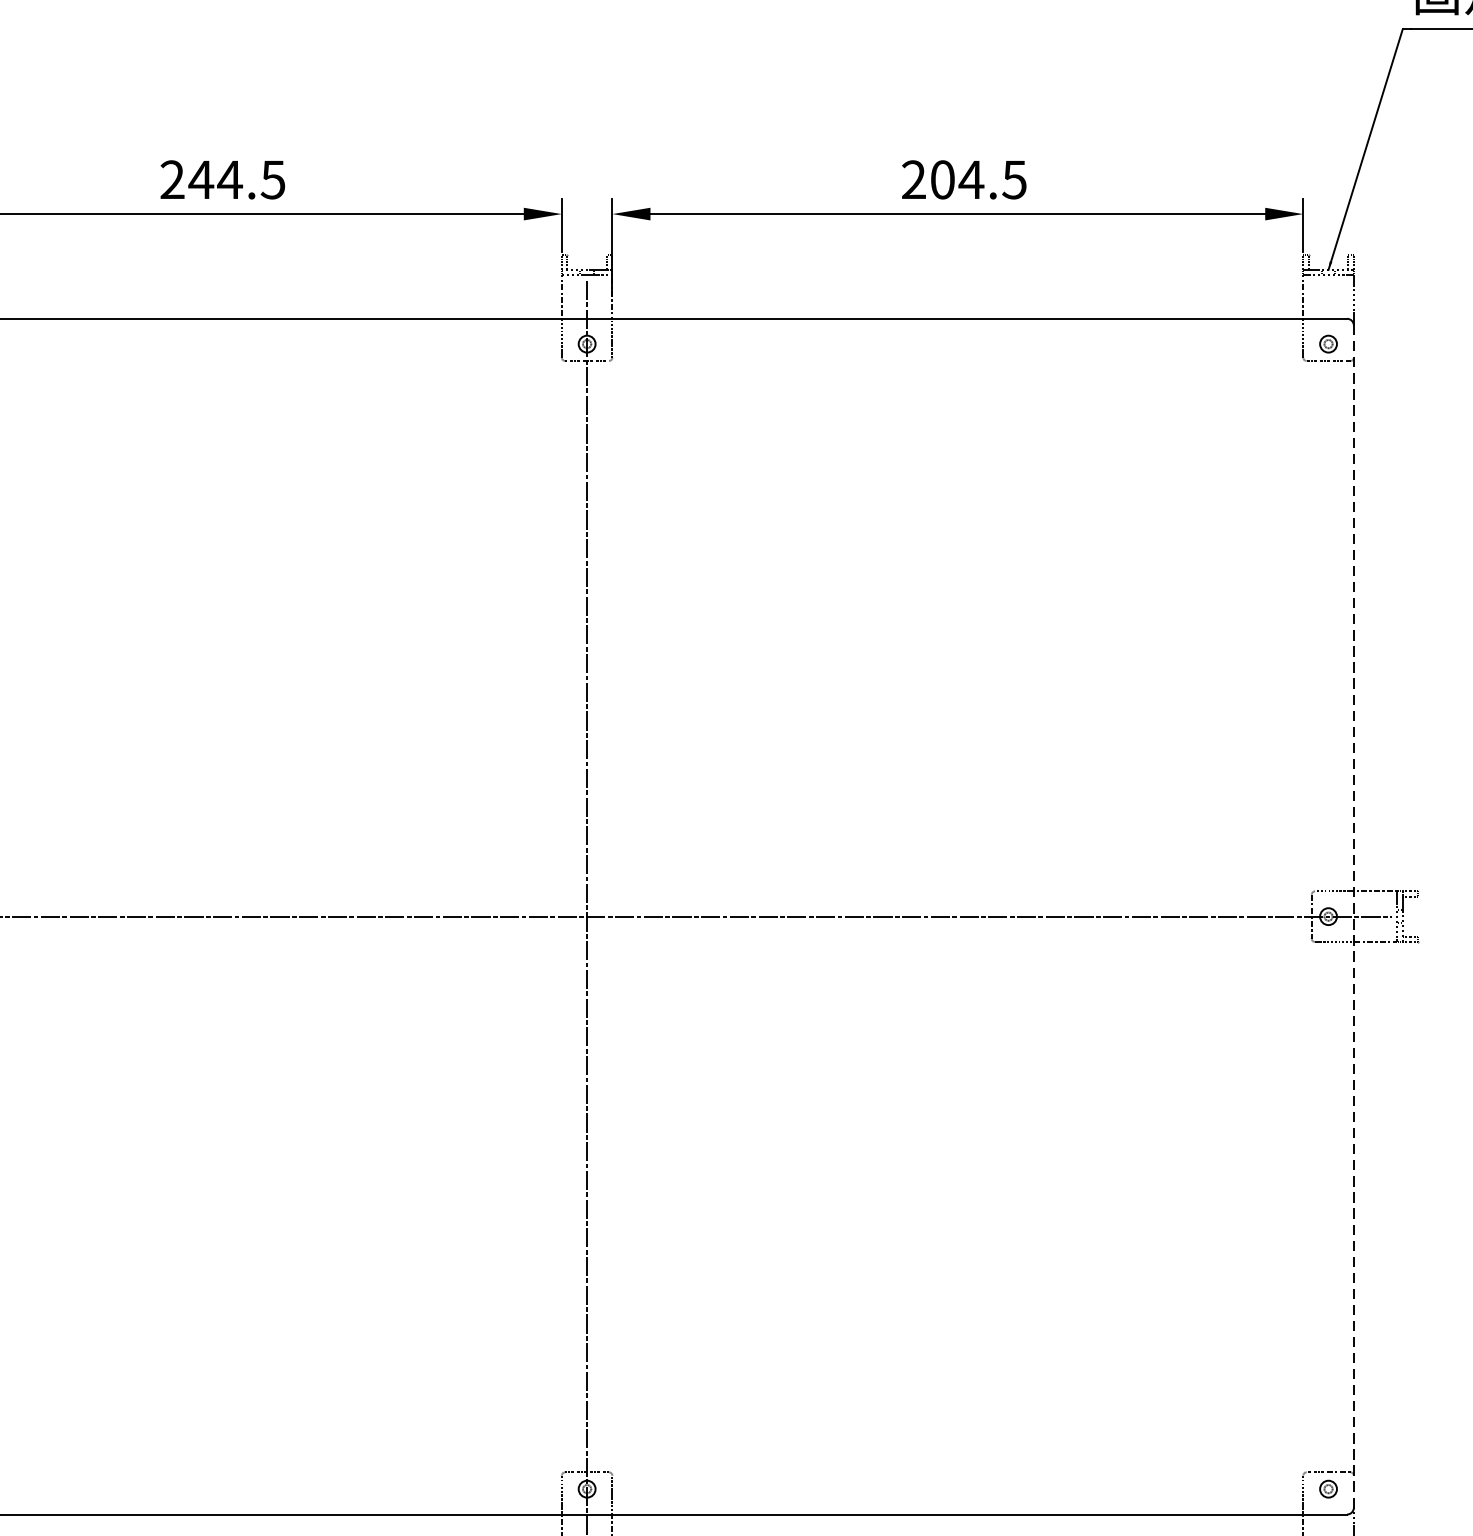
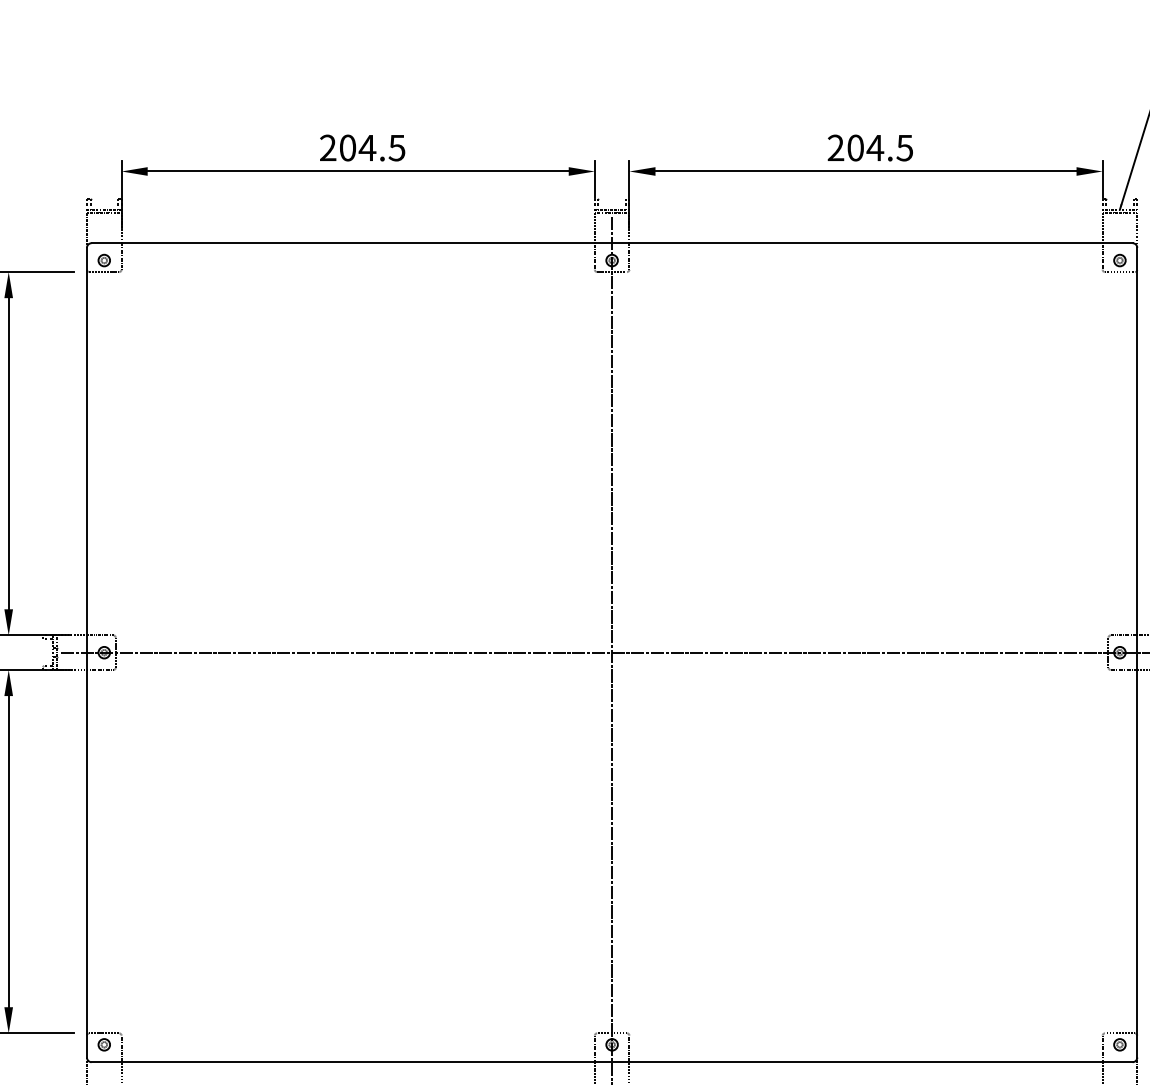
text: (200, 179) -> (347, 147), 244.5 -> 204.5
line: (1354, 916) -> (1137, 652), dashed -> solid

